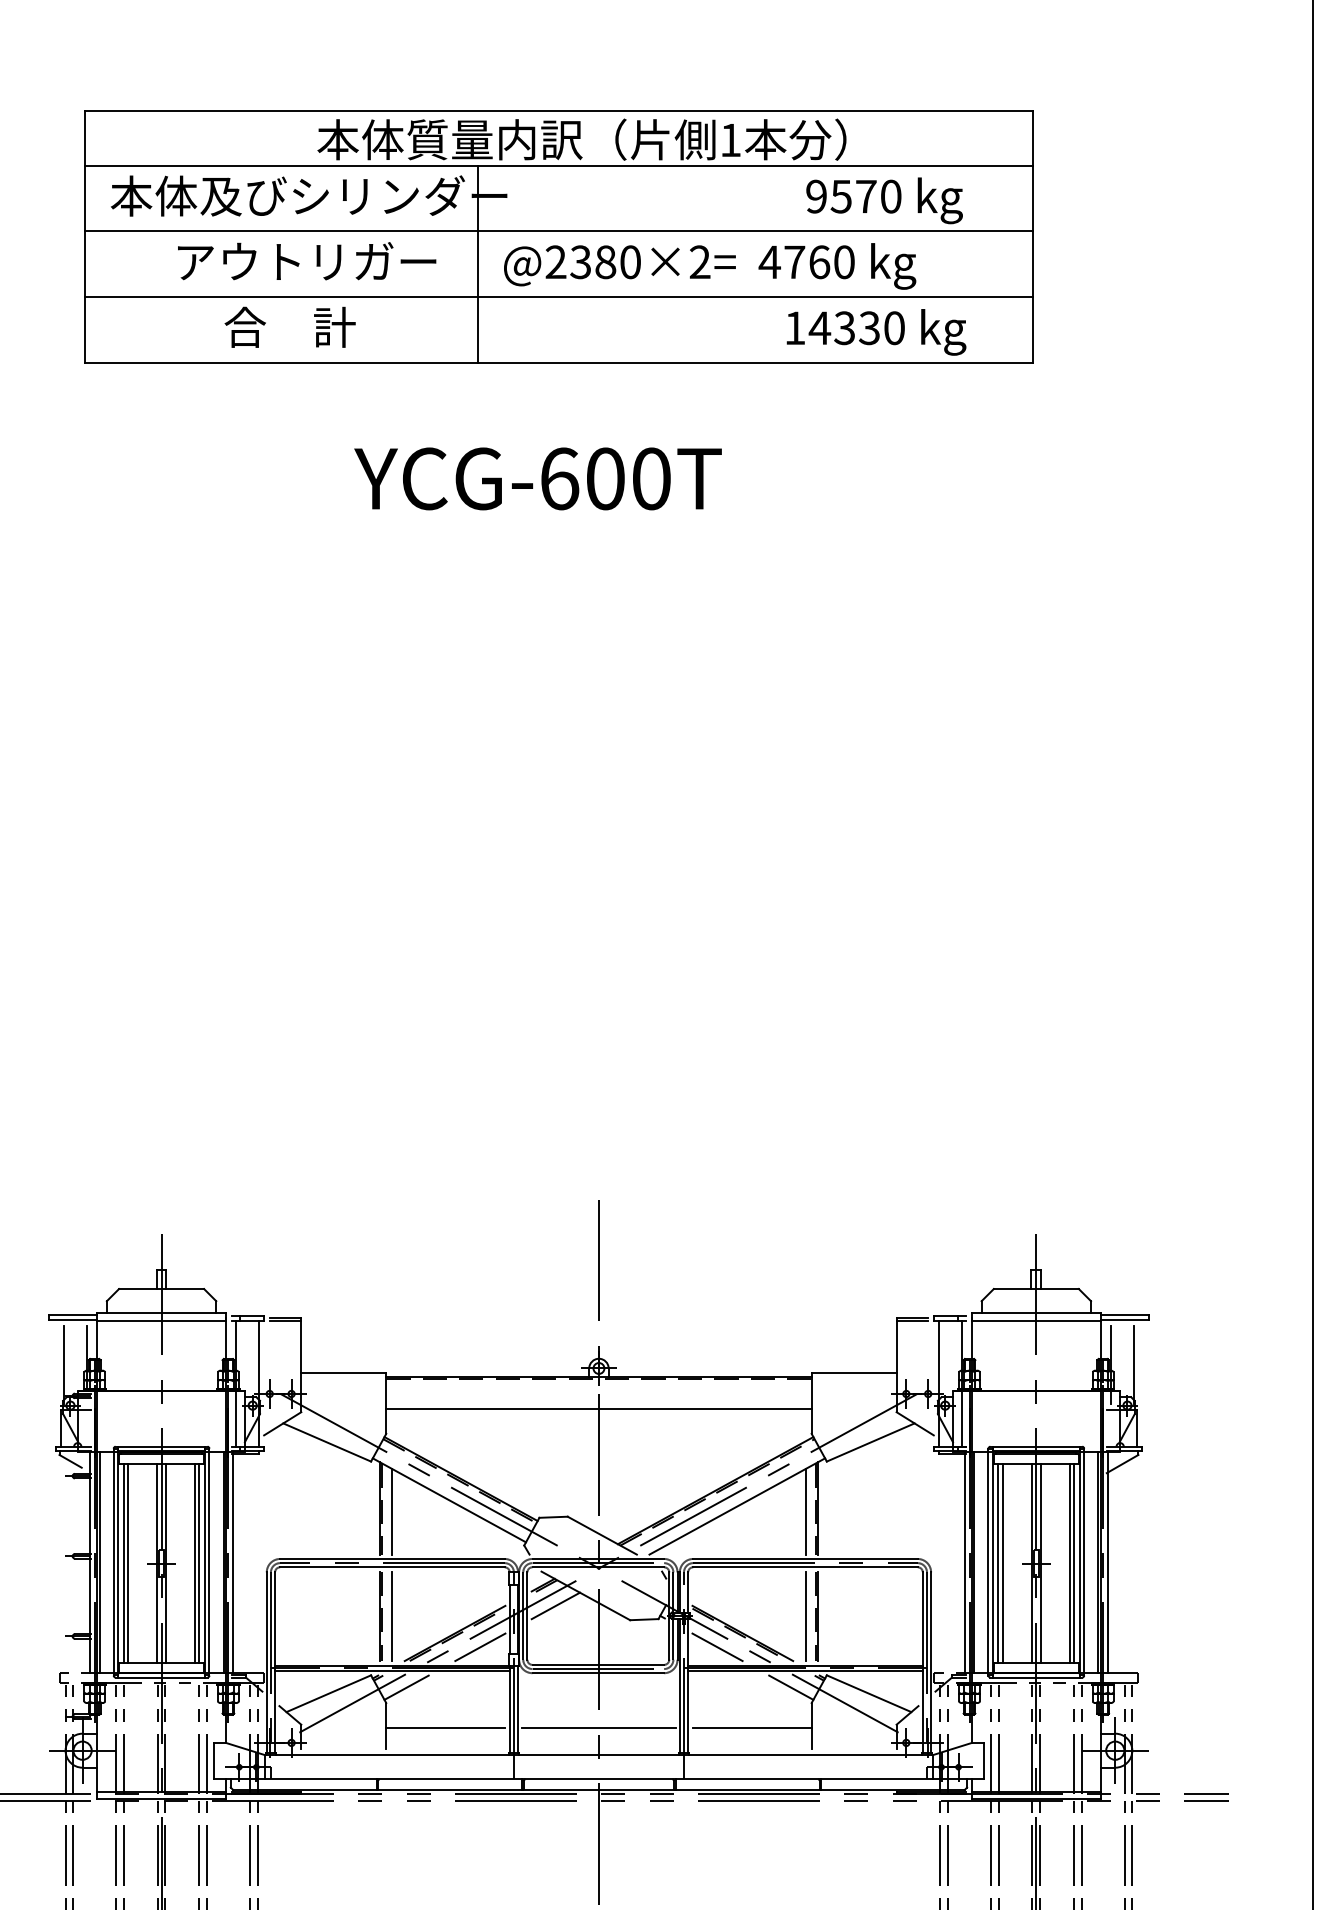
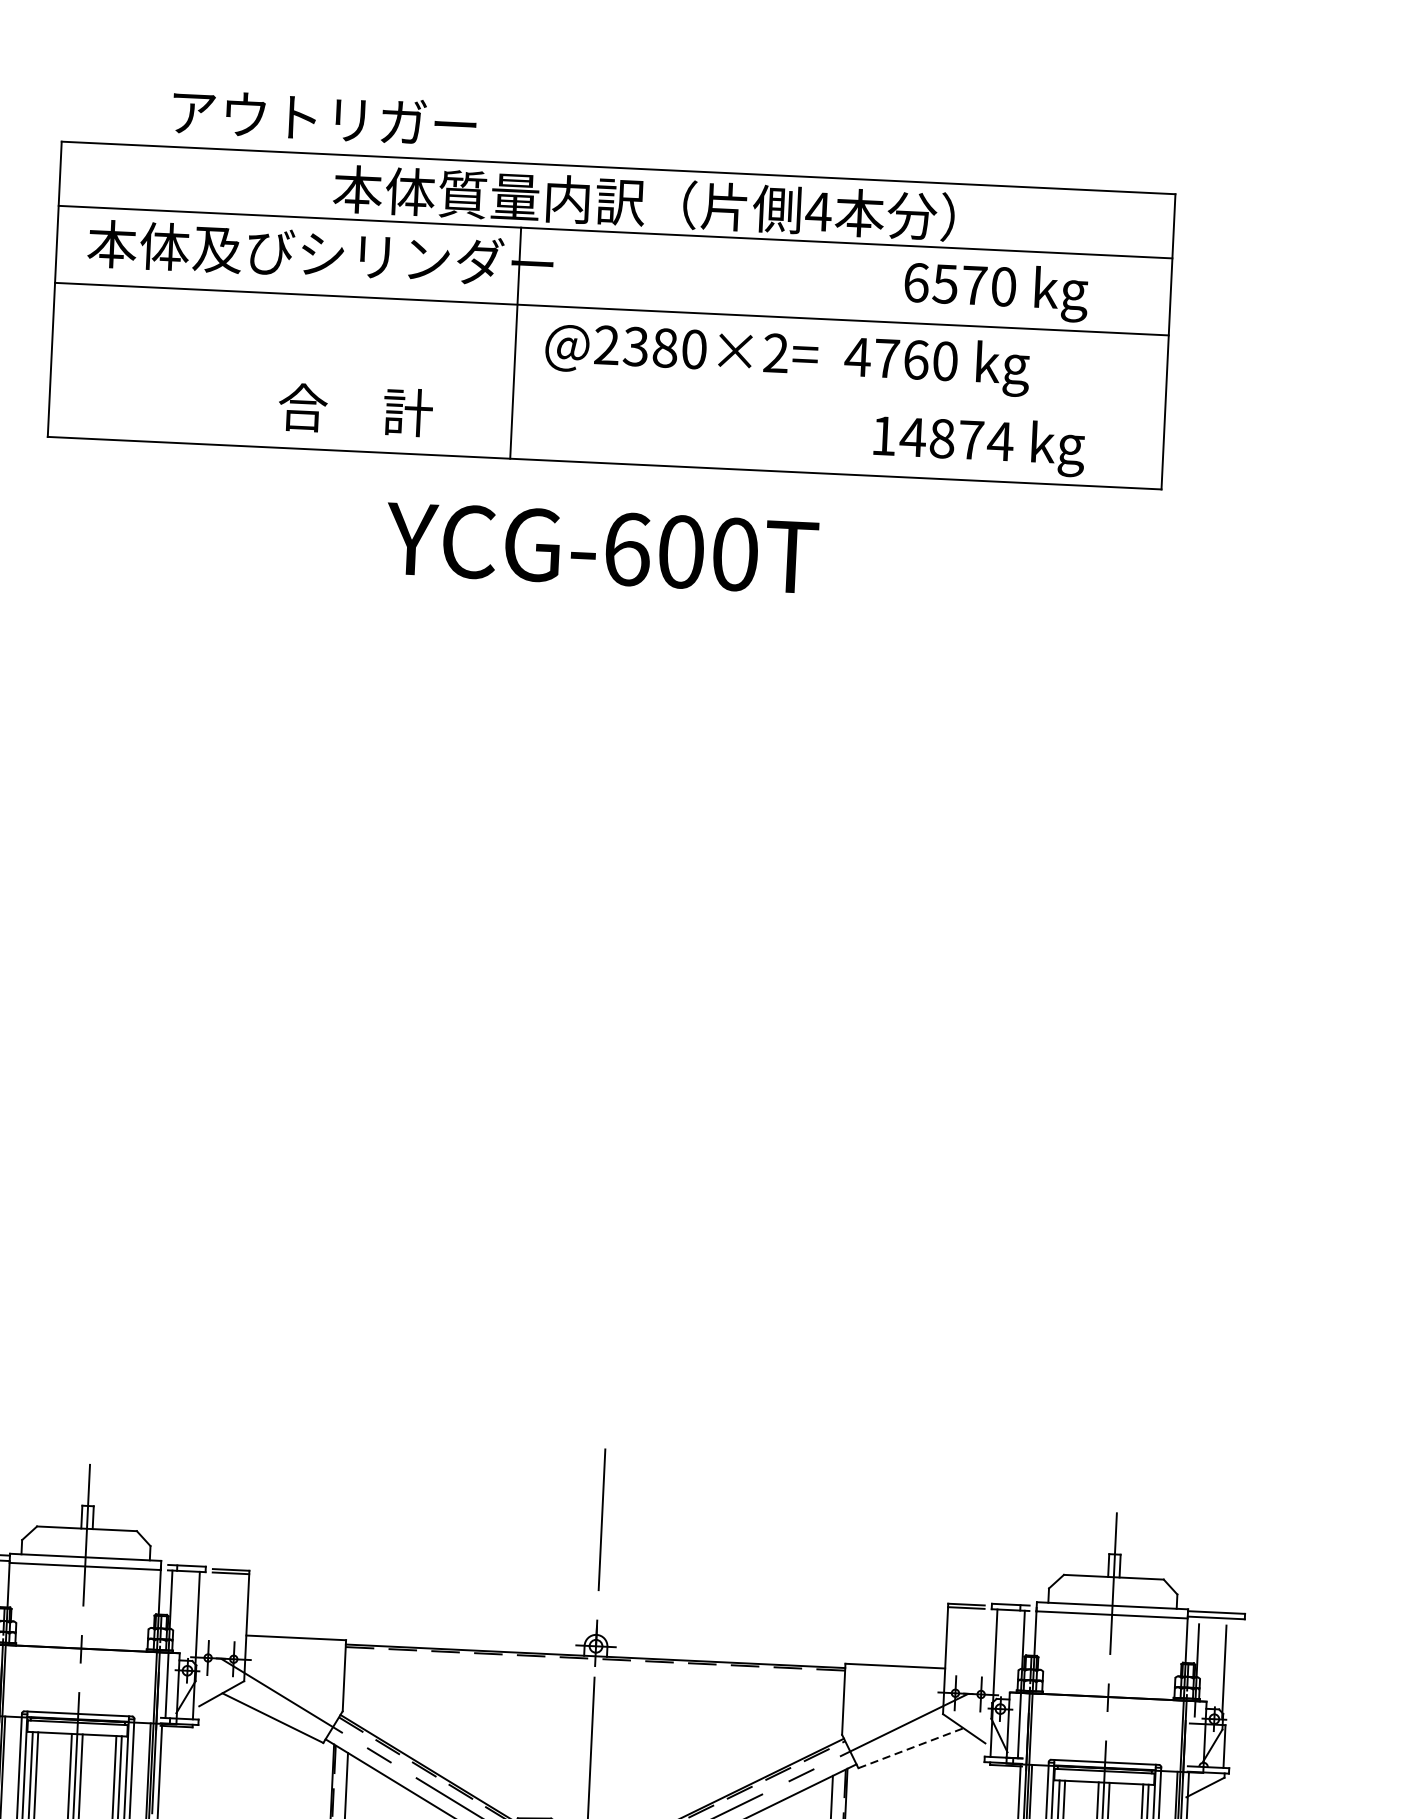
text: (730, 140) -> (818, 212), 1 -> 4
text: (816, 196) -> (916, 282), 9570 -> 6570
text: (307, 261) -> (325, 118), moved
line: (558, 296) -> (607, 385), removed
text: (289, 326) -> (355, 409), moved
text: (869, 328) -> (971, 440), 14330 -> 14874
text: (537, 478) -> (601, 547), moved
line: (598, 1408) -> (593, 1693), removed
line: (870, 1442) -> (910, 1748), solid -> dashed

